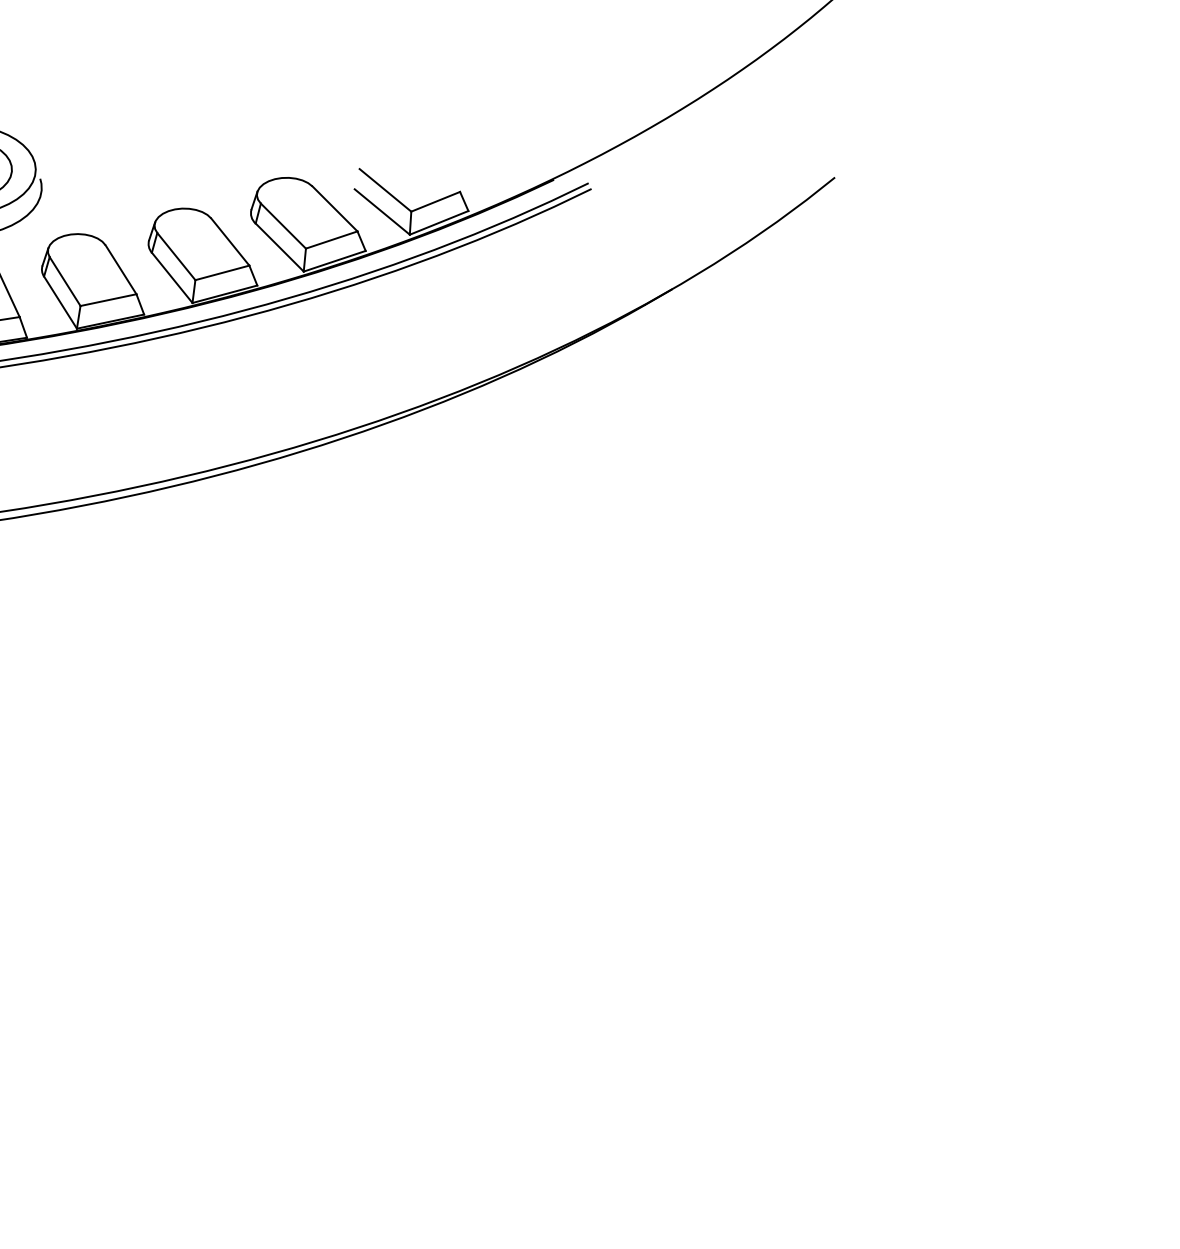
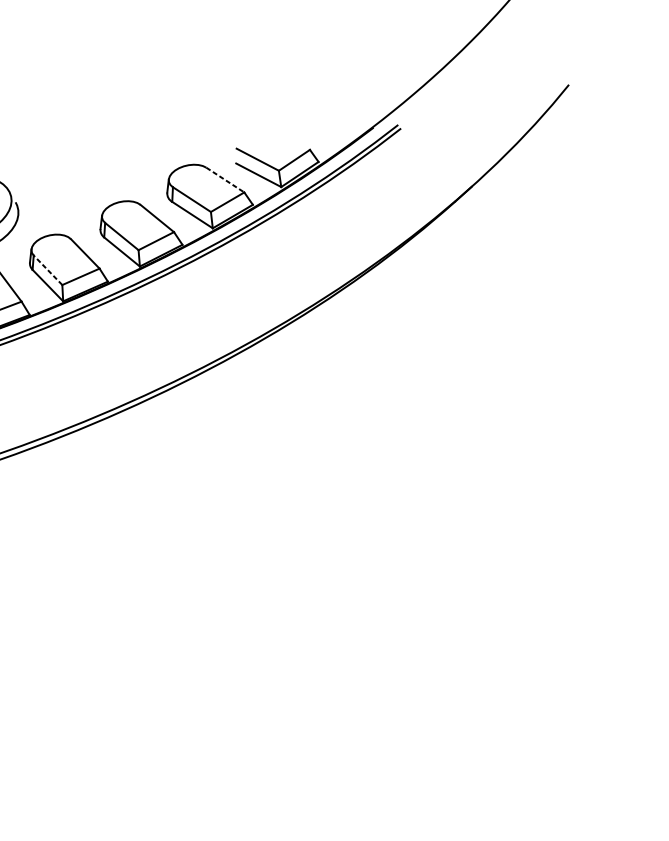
line: (334, 208) -> (224, 179), solid -> dashed
line: (65, 281) -> (48, 270), solid -> dashed

